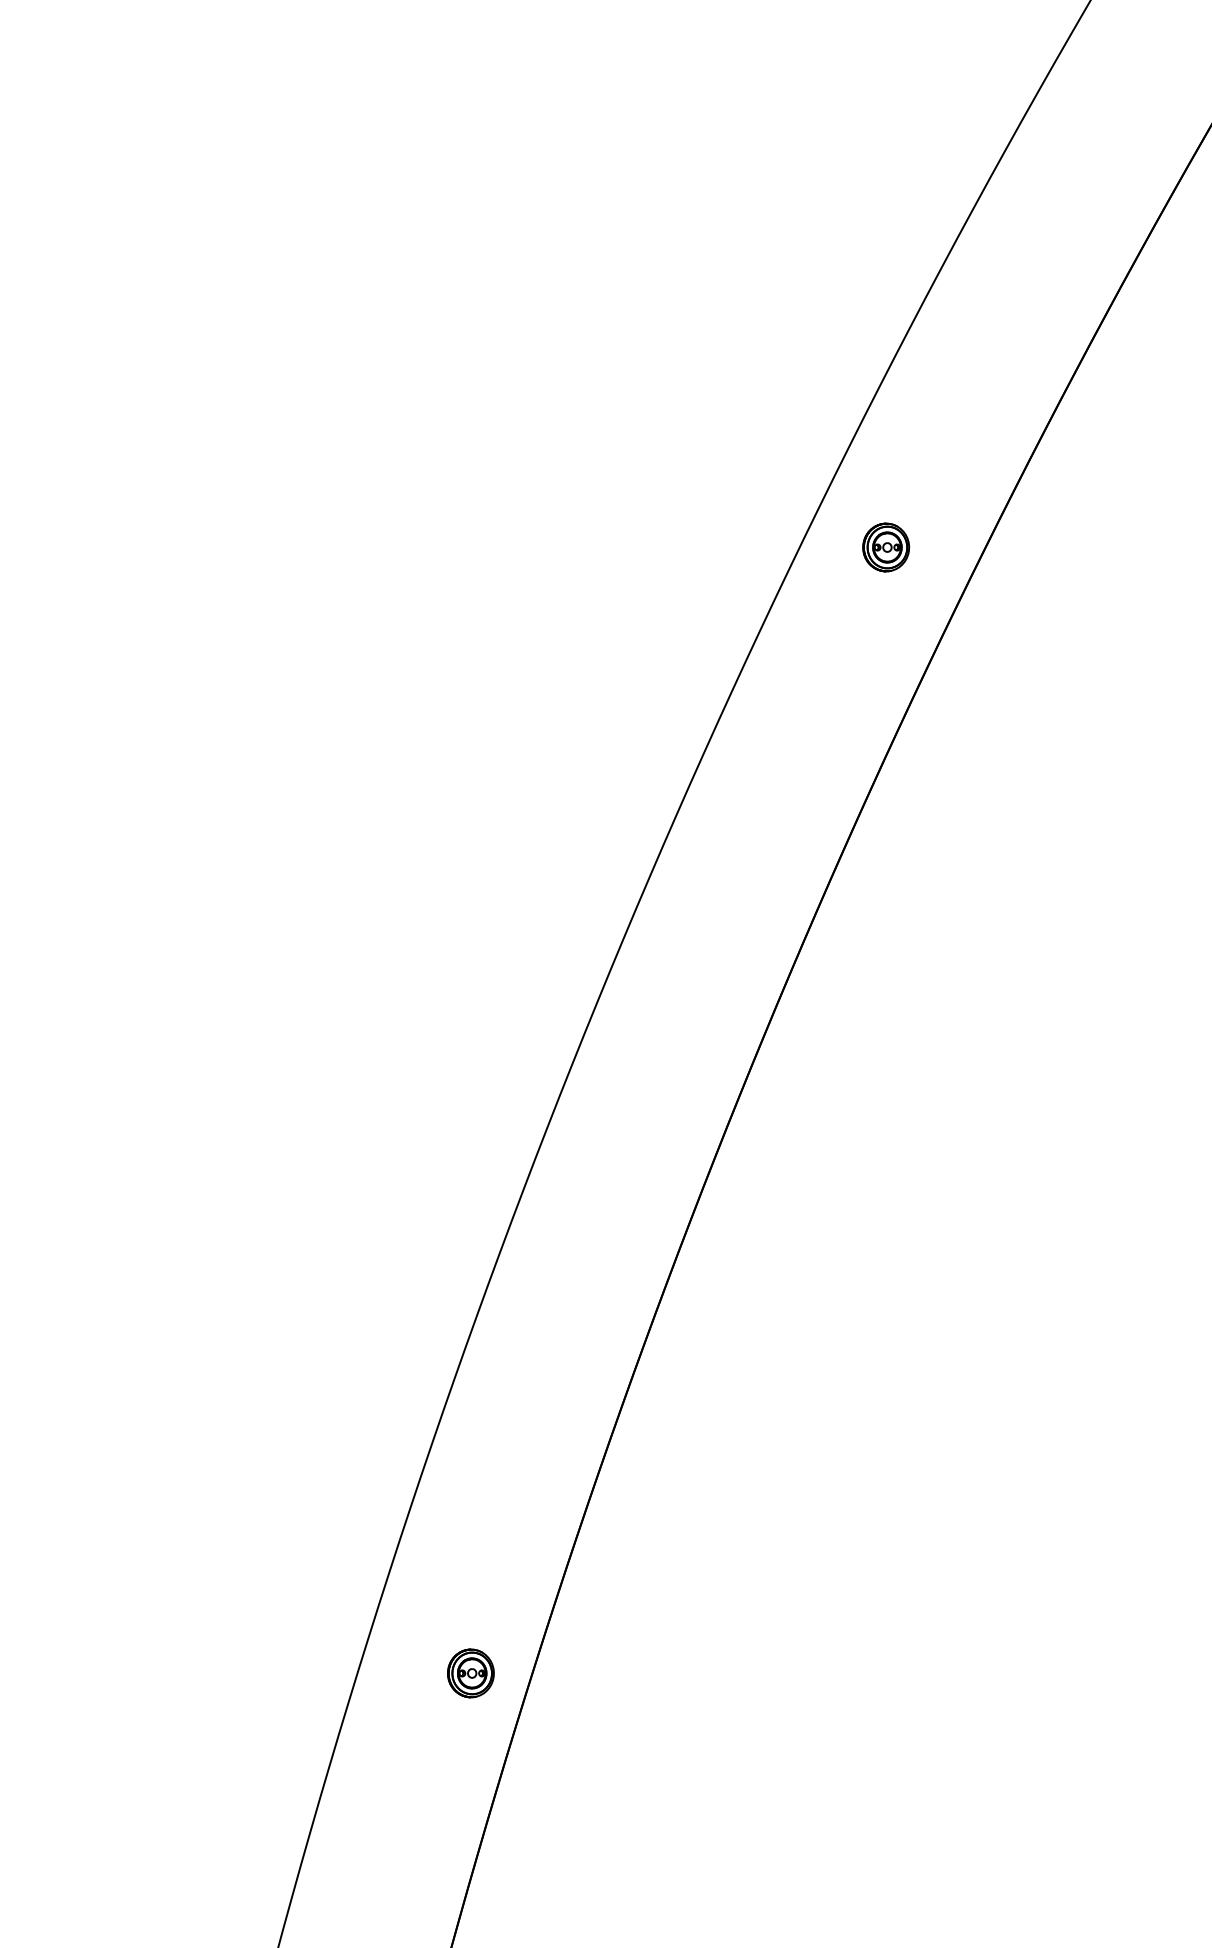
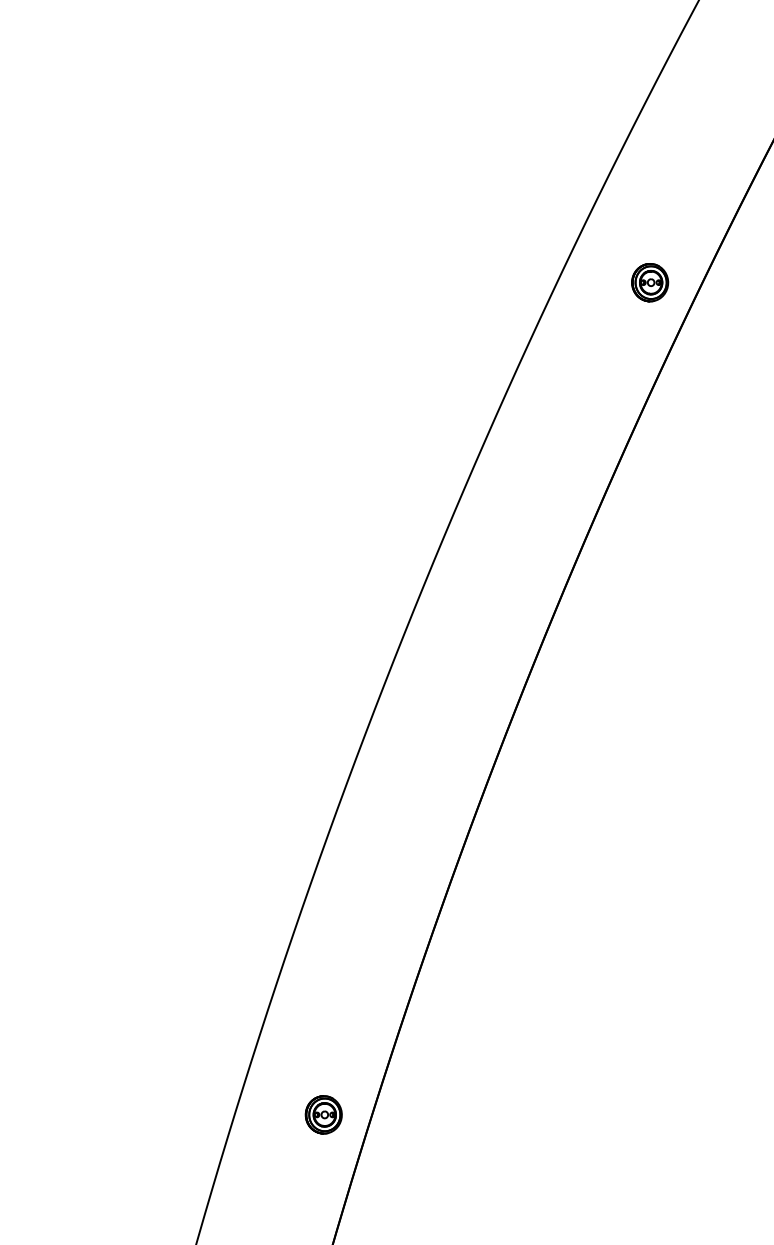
part: (886, 547) -> (650, 282), moved

